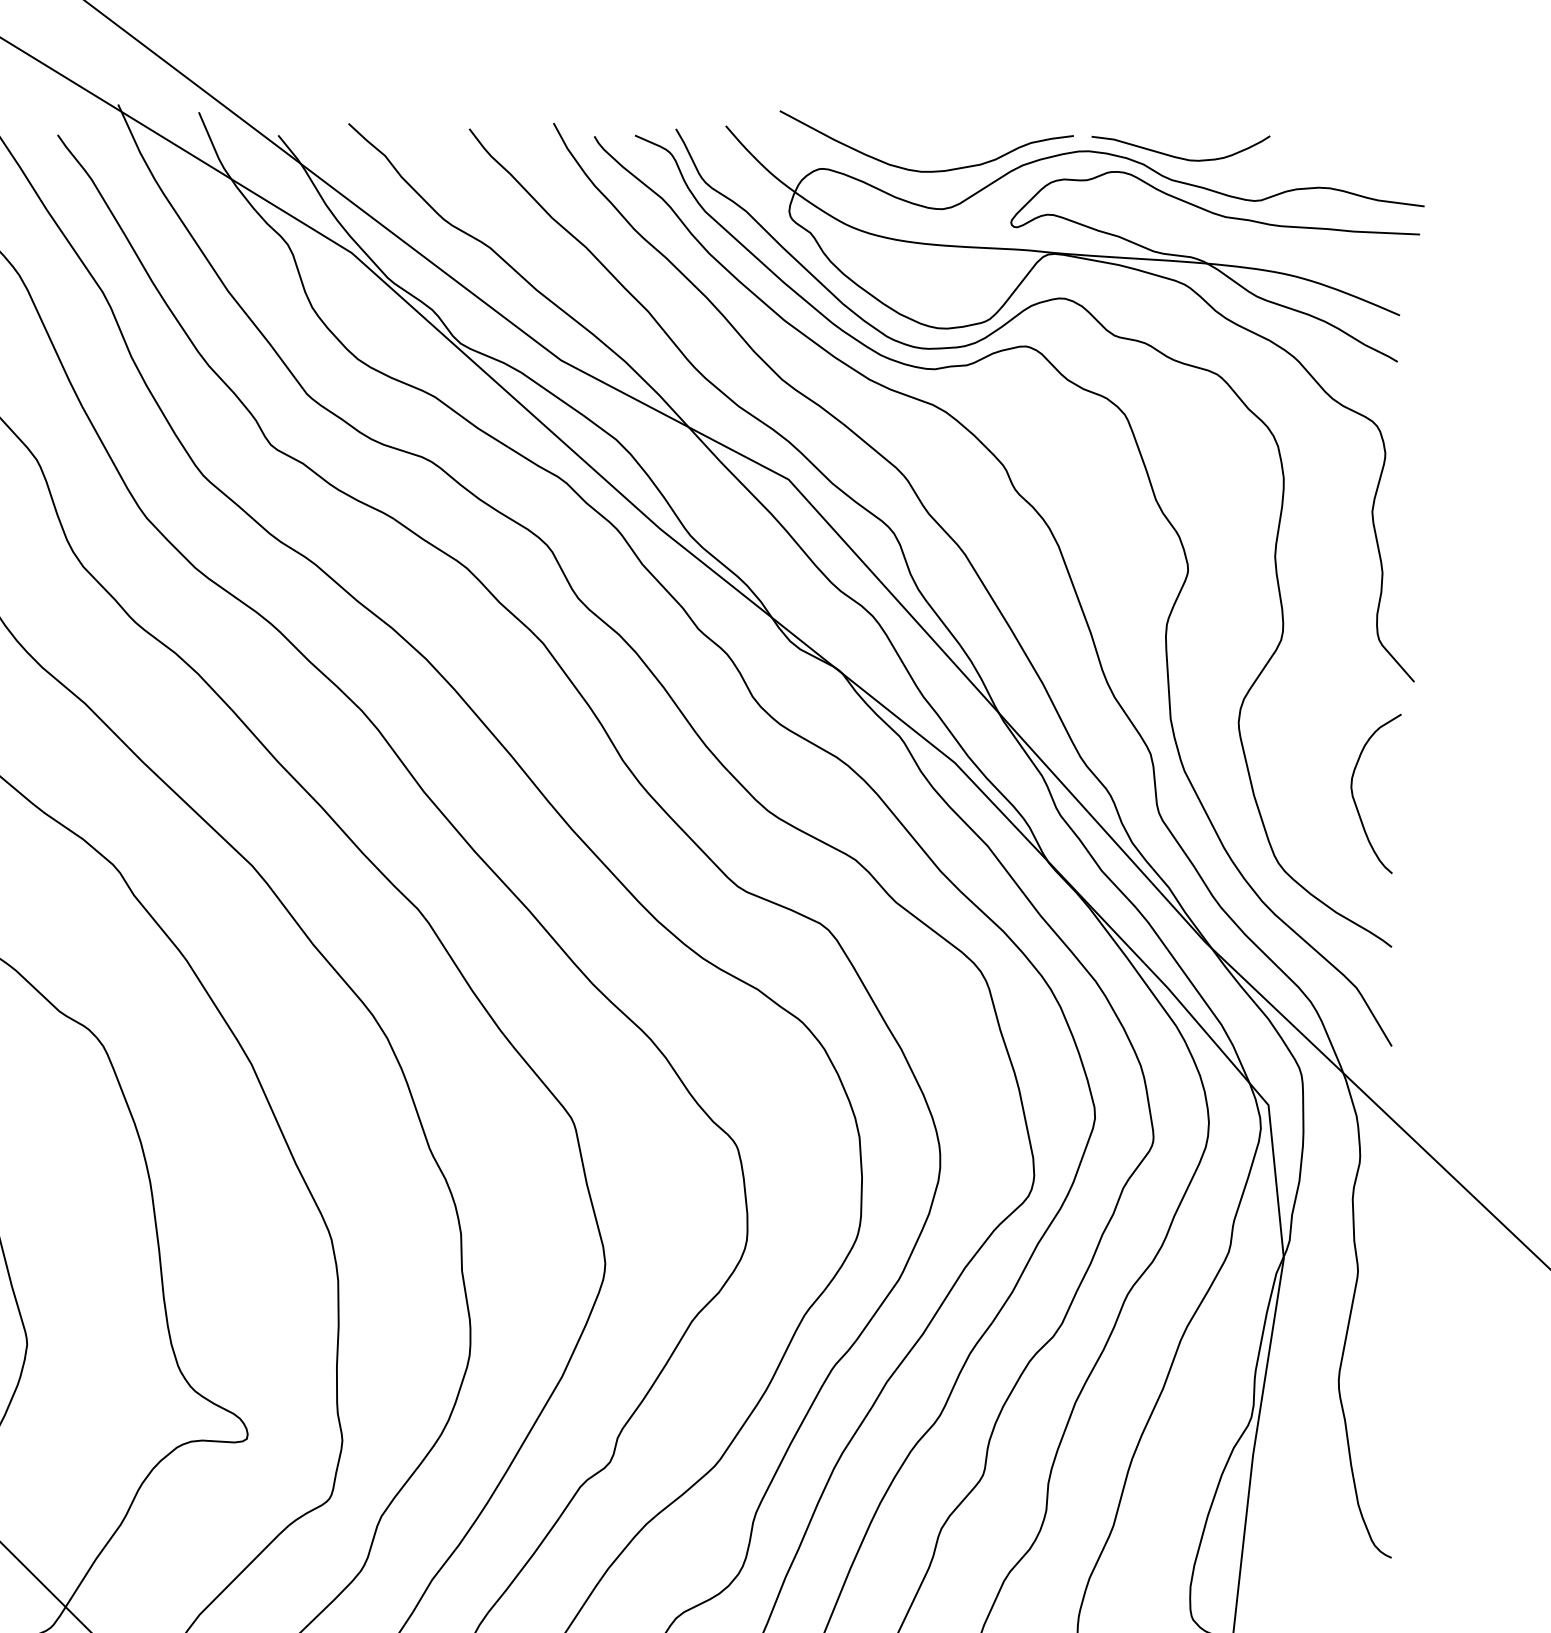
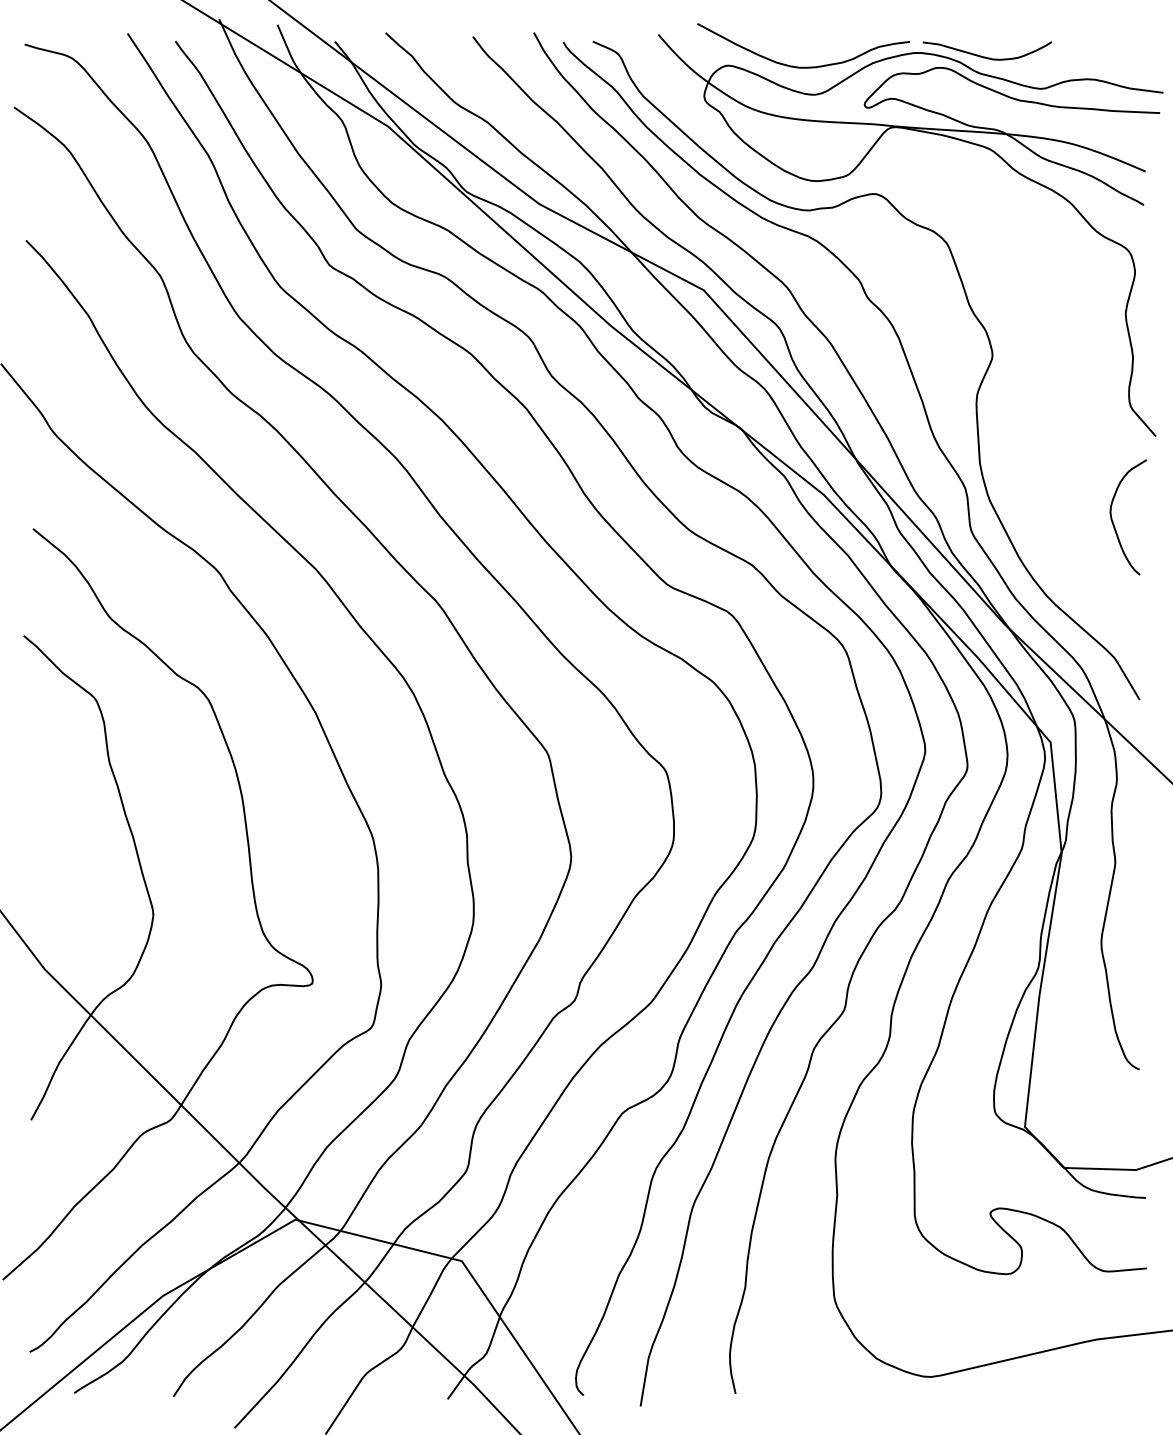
curve: (972, 345) -> (836, 193), removed

